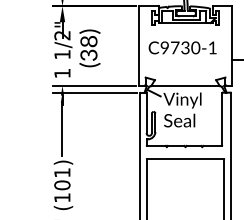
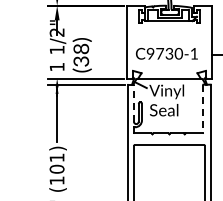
text: (182, 47) -> (166, 53), moved
text: (89, 48) -> (81, 55), moved
line: (146, 112) -> (133, 102), solid -> dashed
line: (222, 118) -> (203, 108), solid -> dashed

